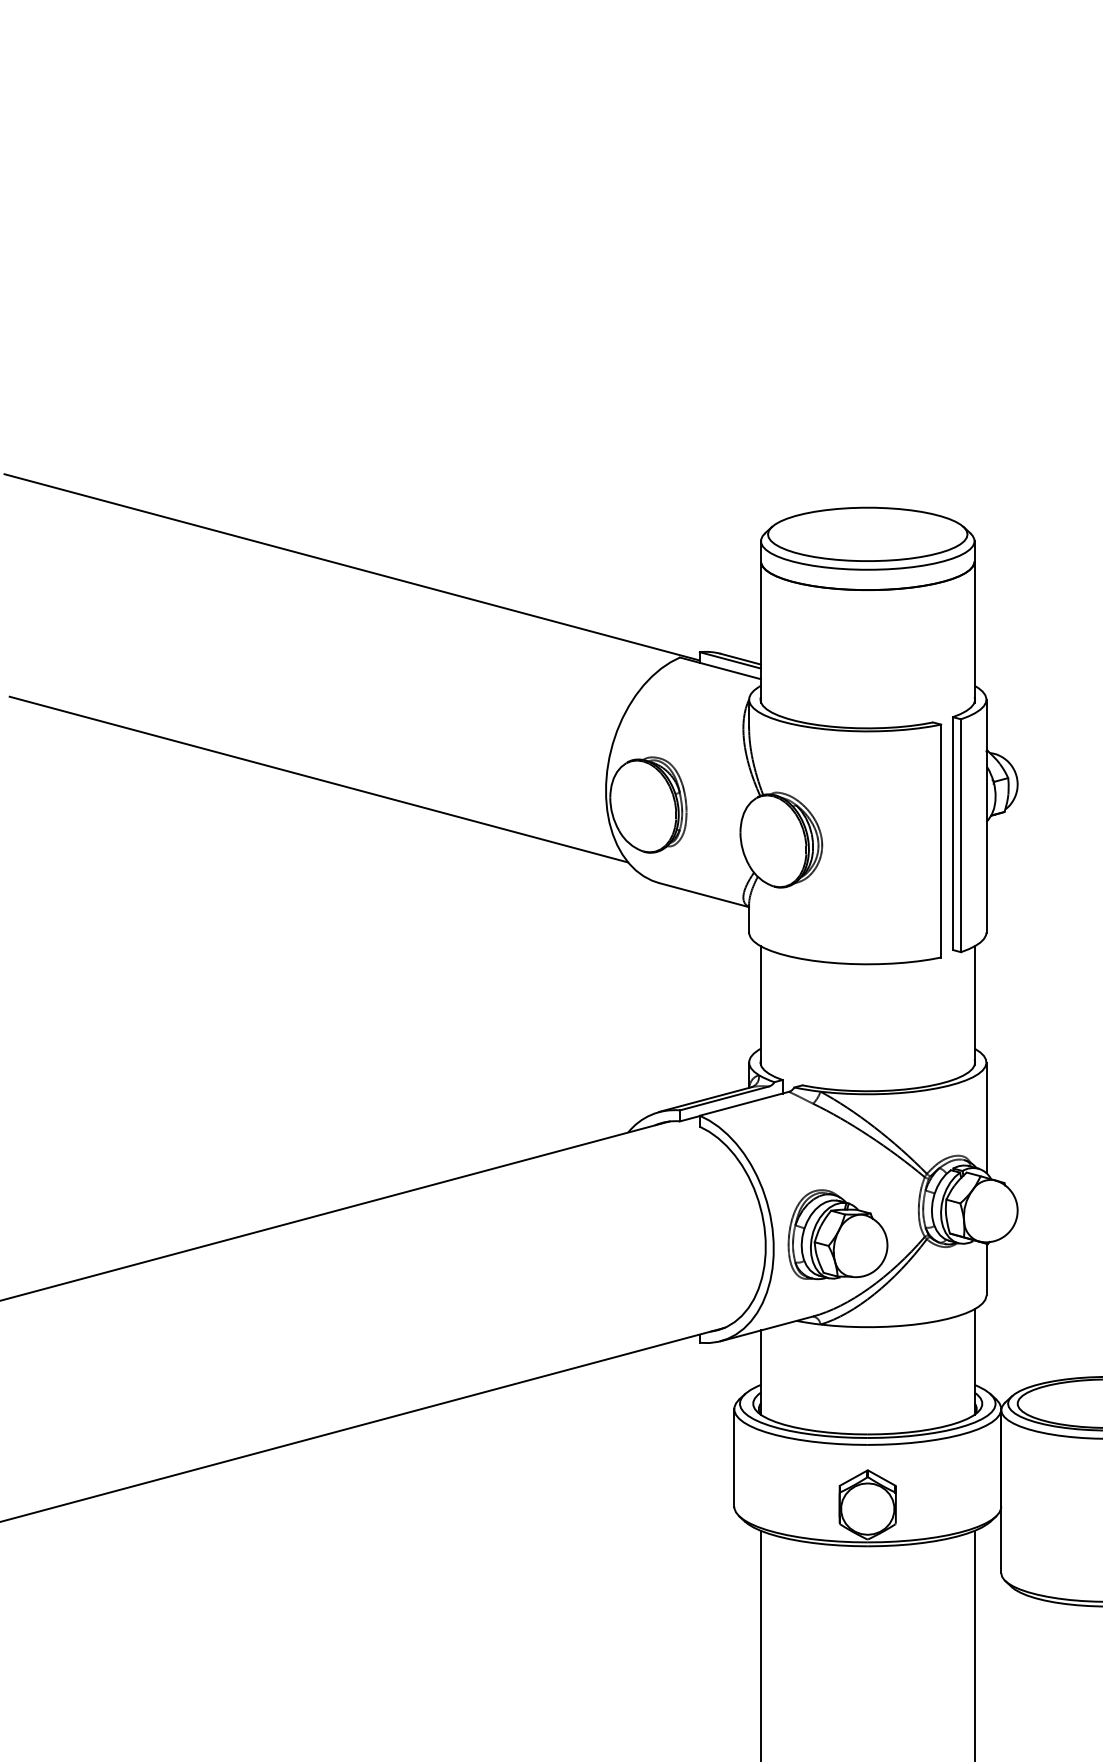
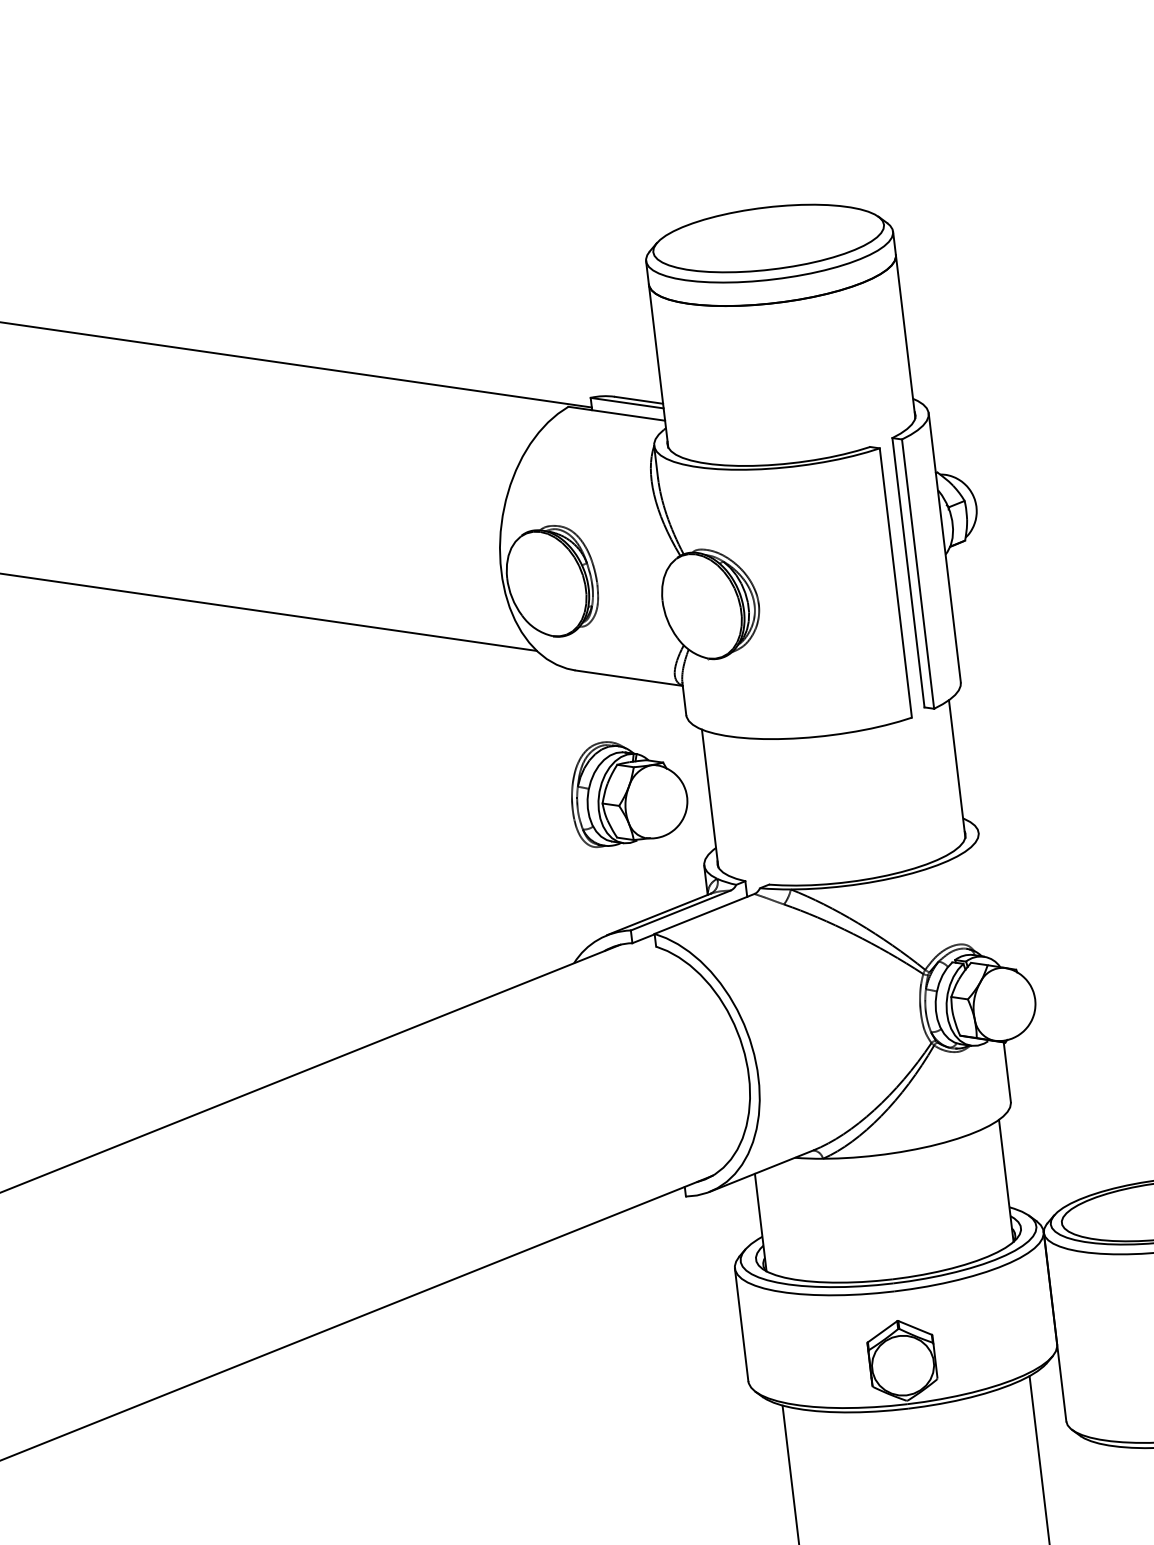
line: (986, 1117) -> (986, 896), removed
part: (837, 1234) -> (627, 791), moved

